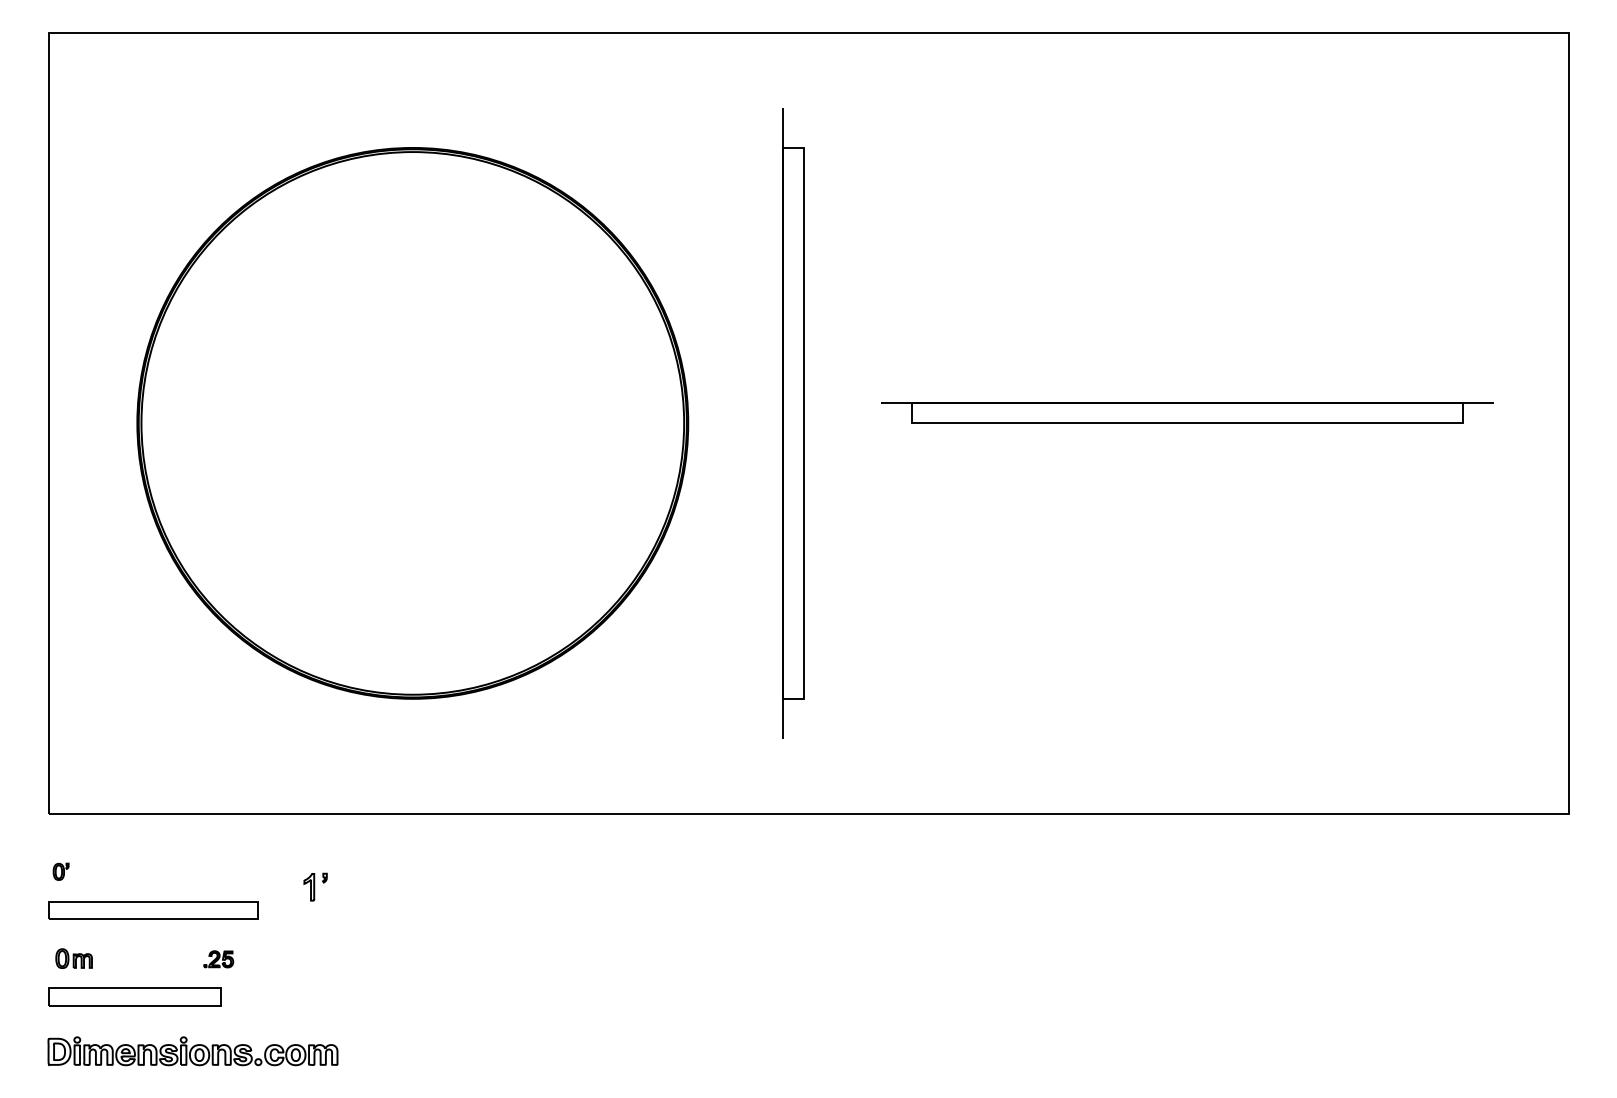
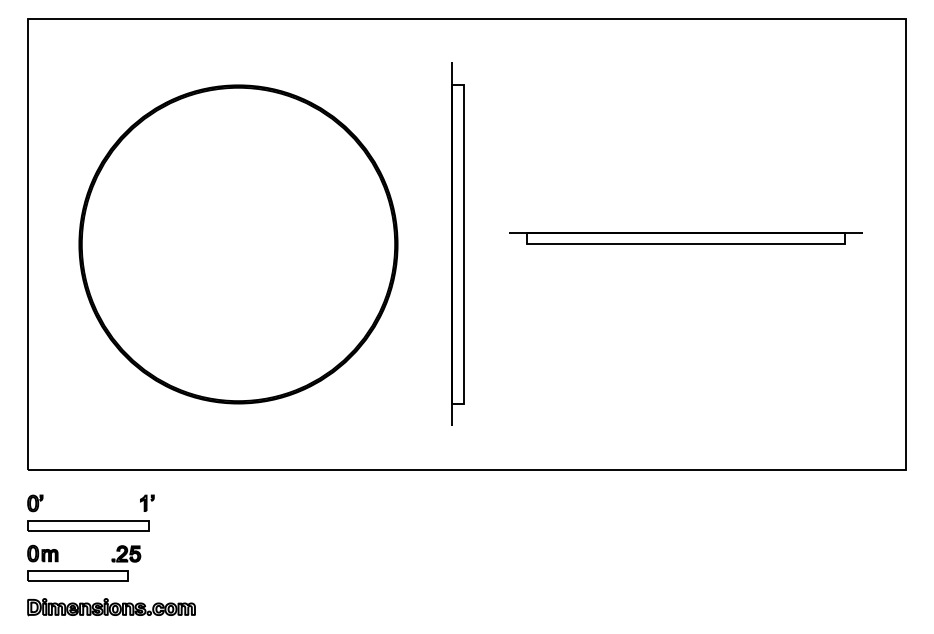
part: (61, 871) -> (35, 503), size x1.67
part: (315, 885) -> (147, 502), moved
part: (73, 958) -> (42, 553), size x1.43
part: (218, 958) -> (126, 553), size x1.67

